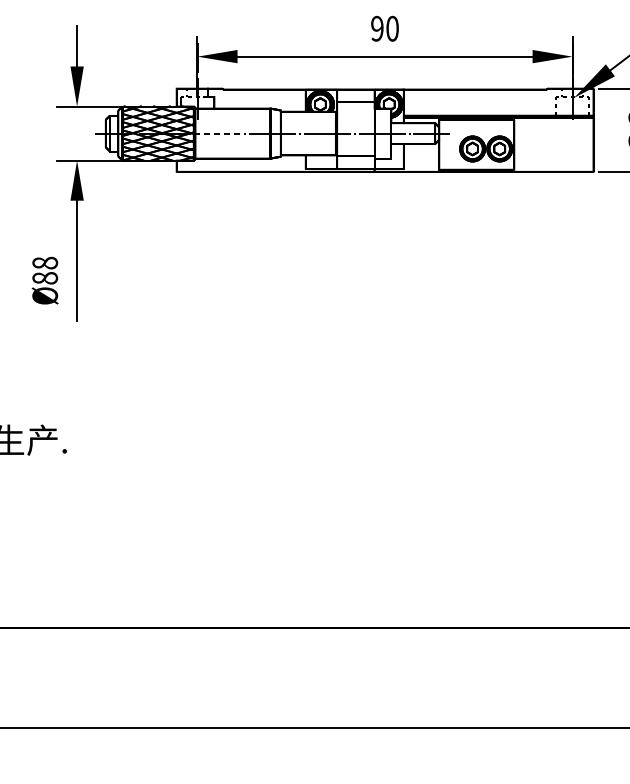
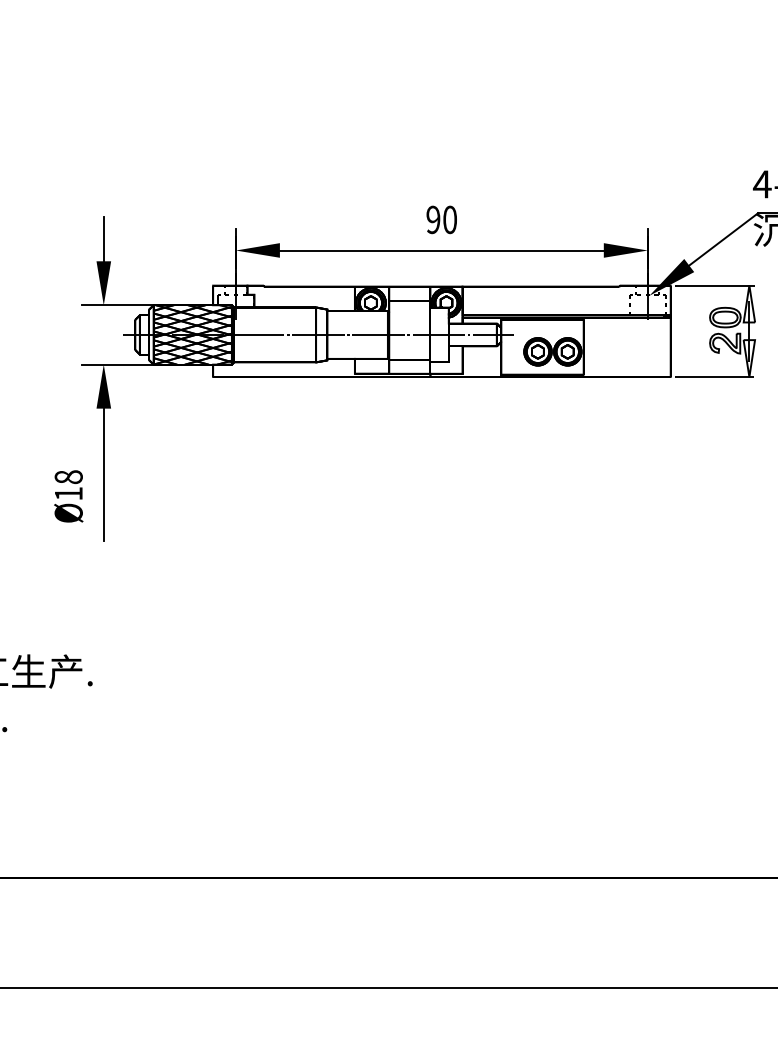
line: (218, 133) -> (258, 334), dashed -> solid
text: (44, 278) -> (68, 493), Ø88 -> Ø18

